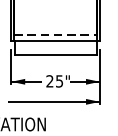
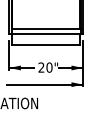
line: (55, 34) -> (46, 28), dashed -> solid
text: (59, 81) -> (49, 67), 25" -> 20"

